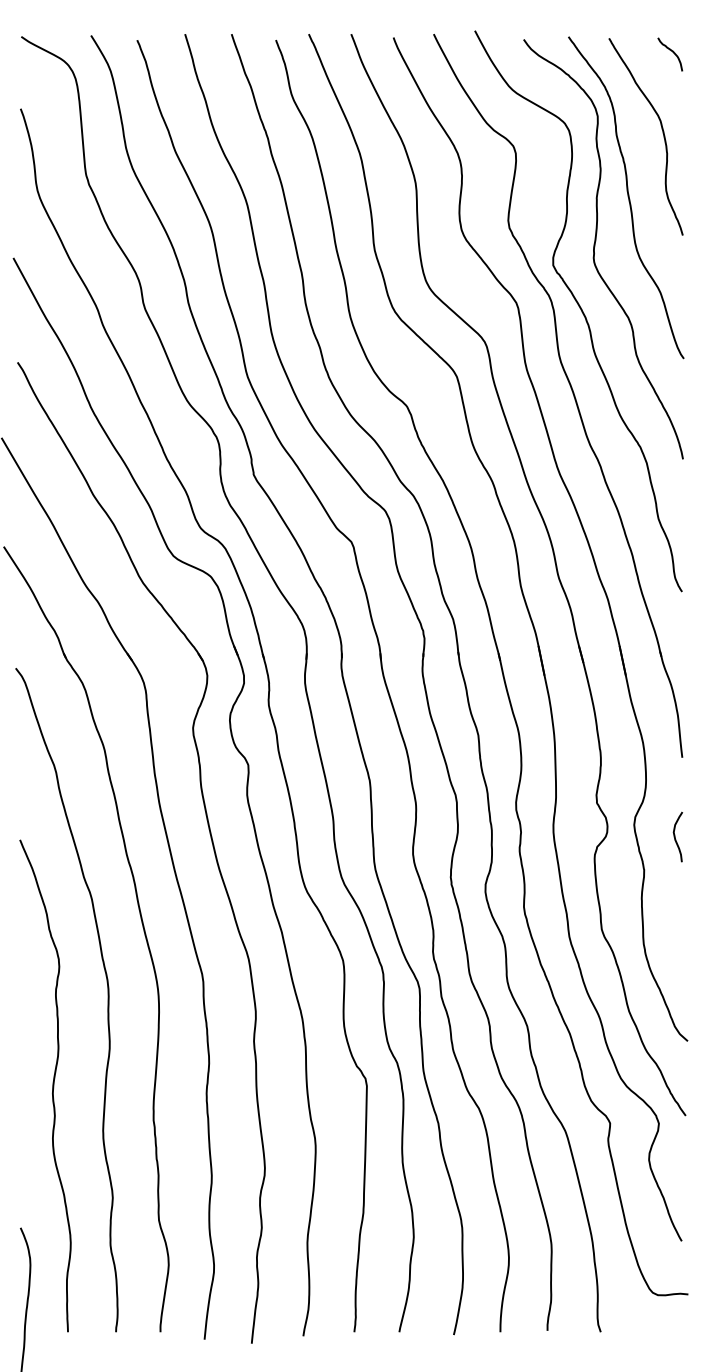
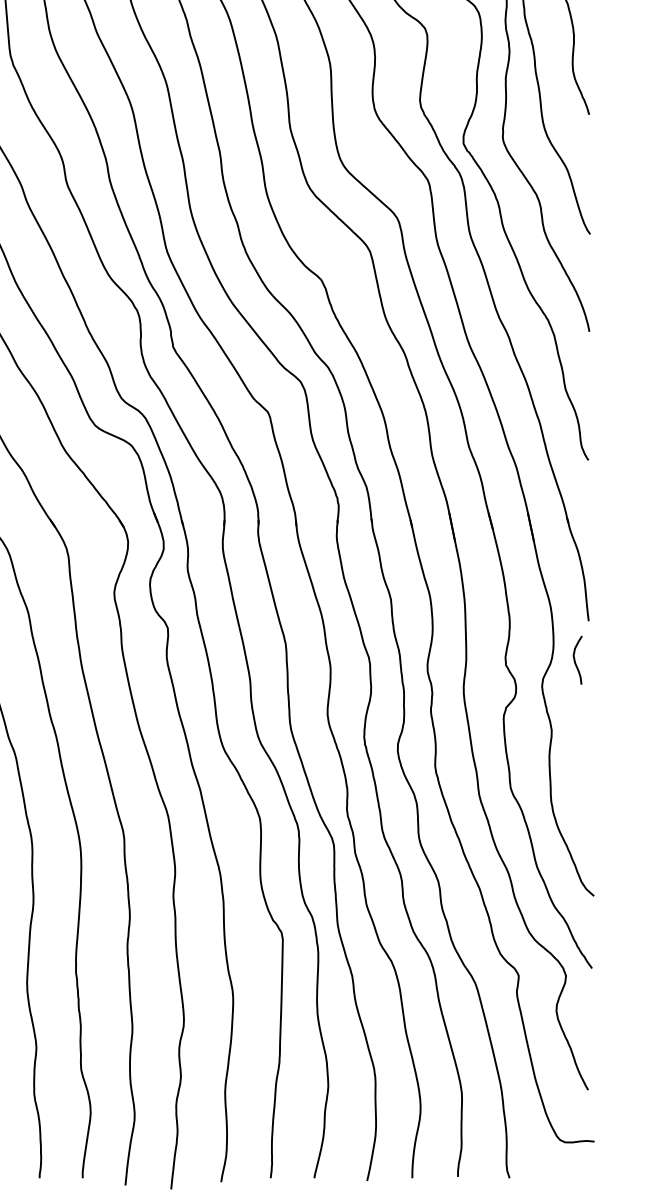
curve: (675, 836) -> (575, 659), moved

